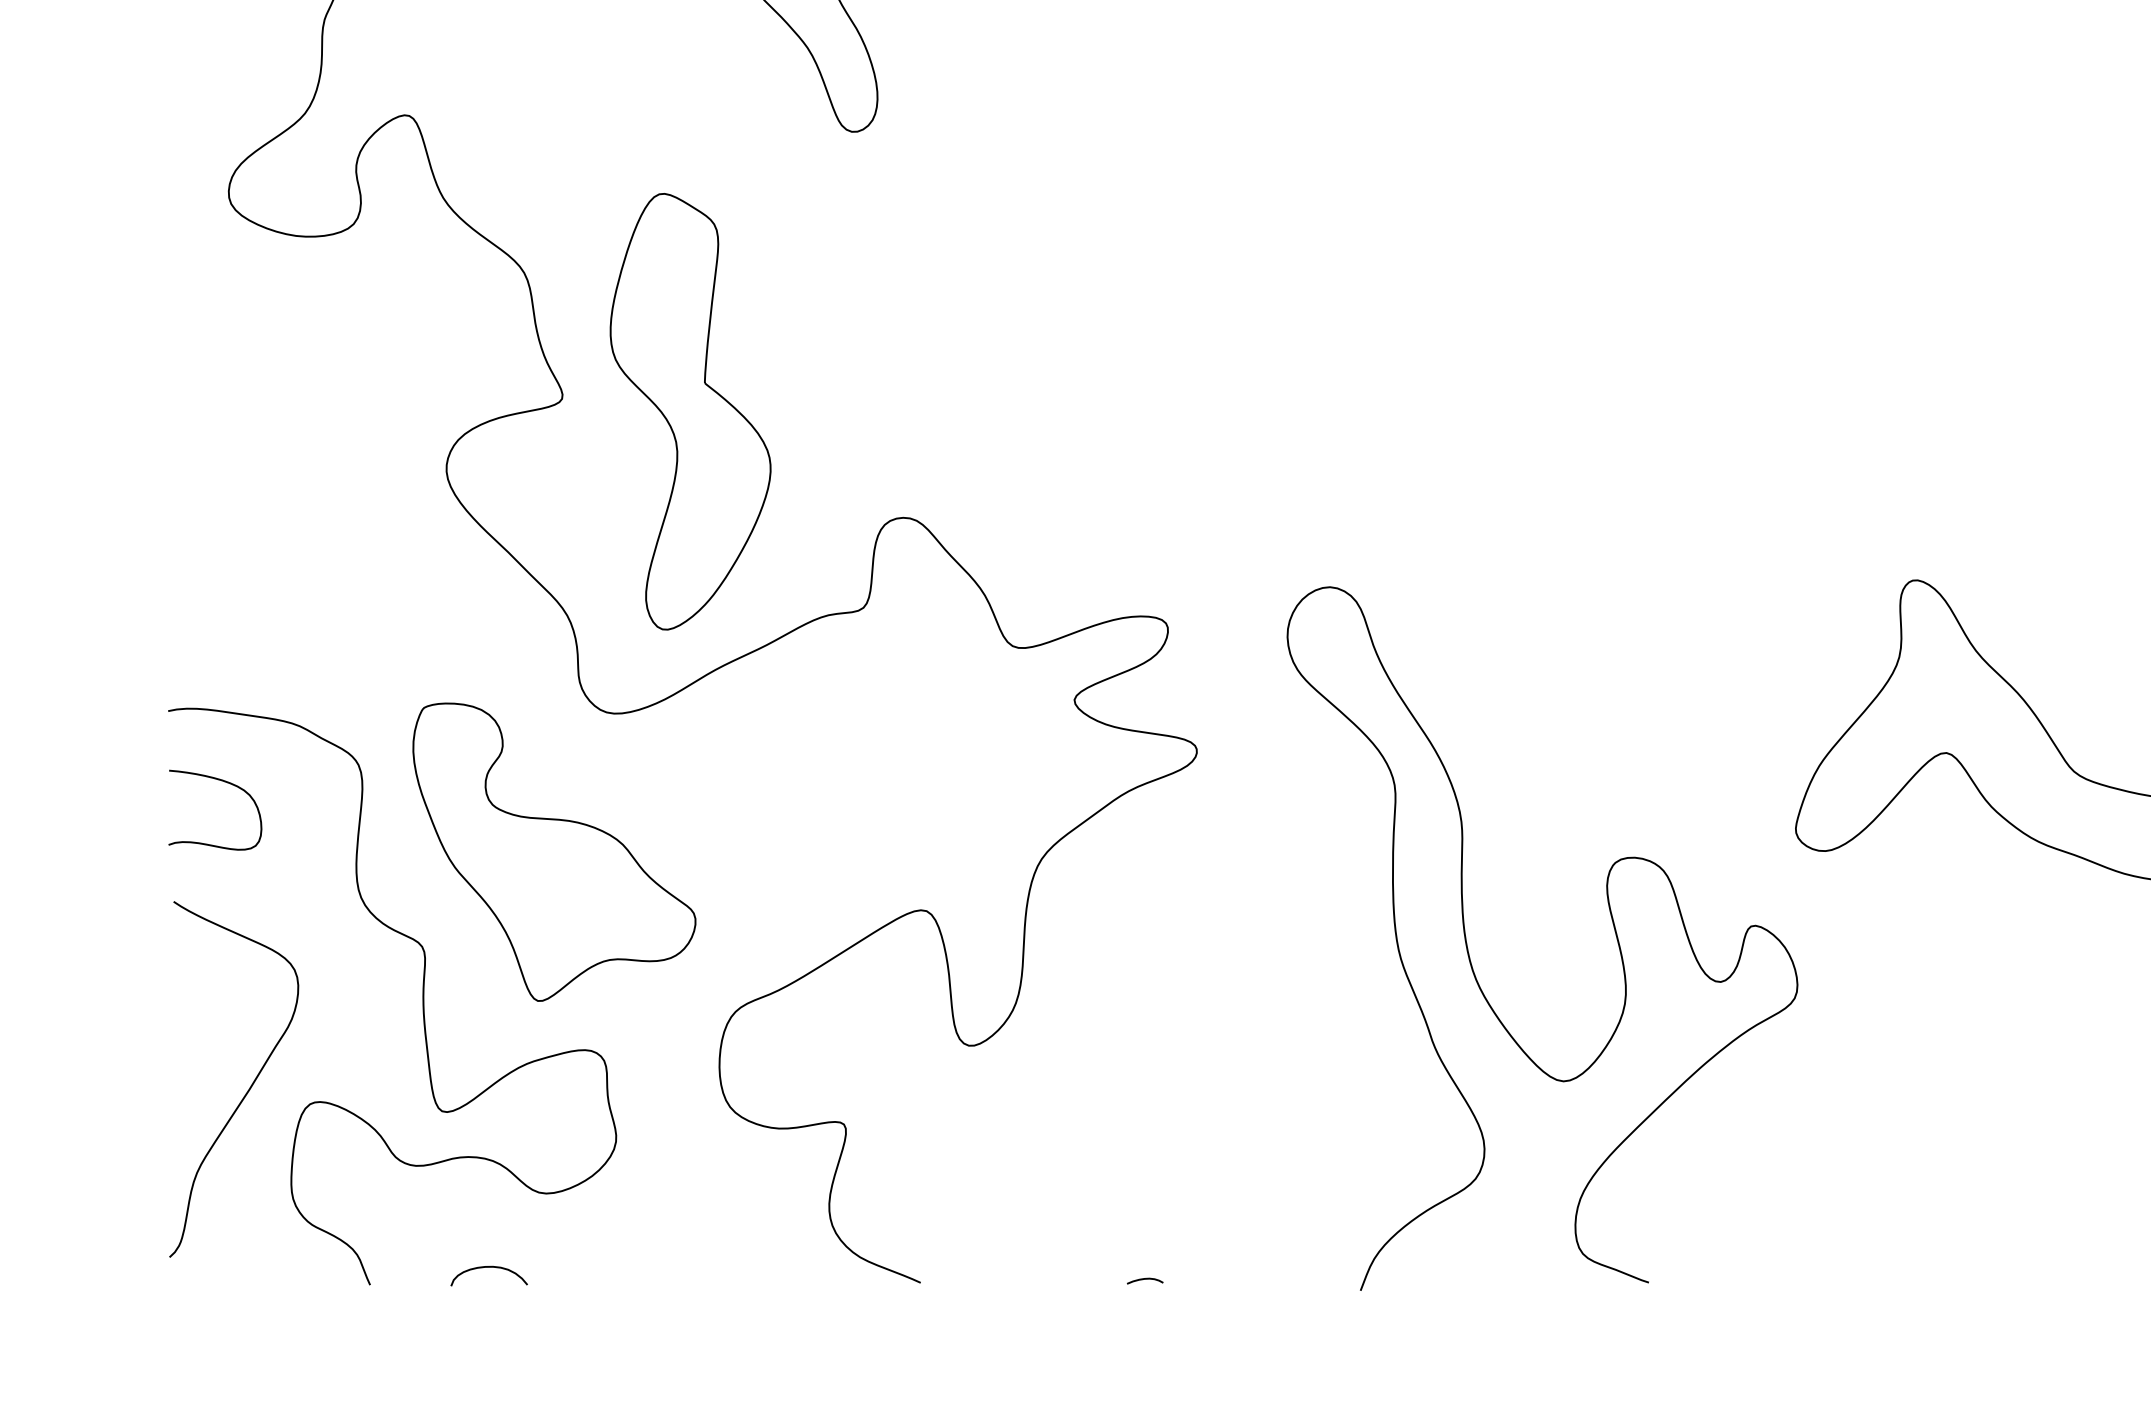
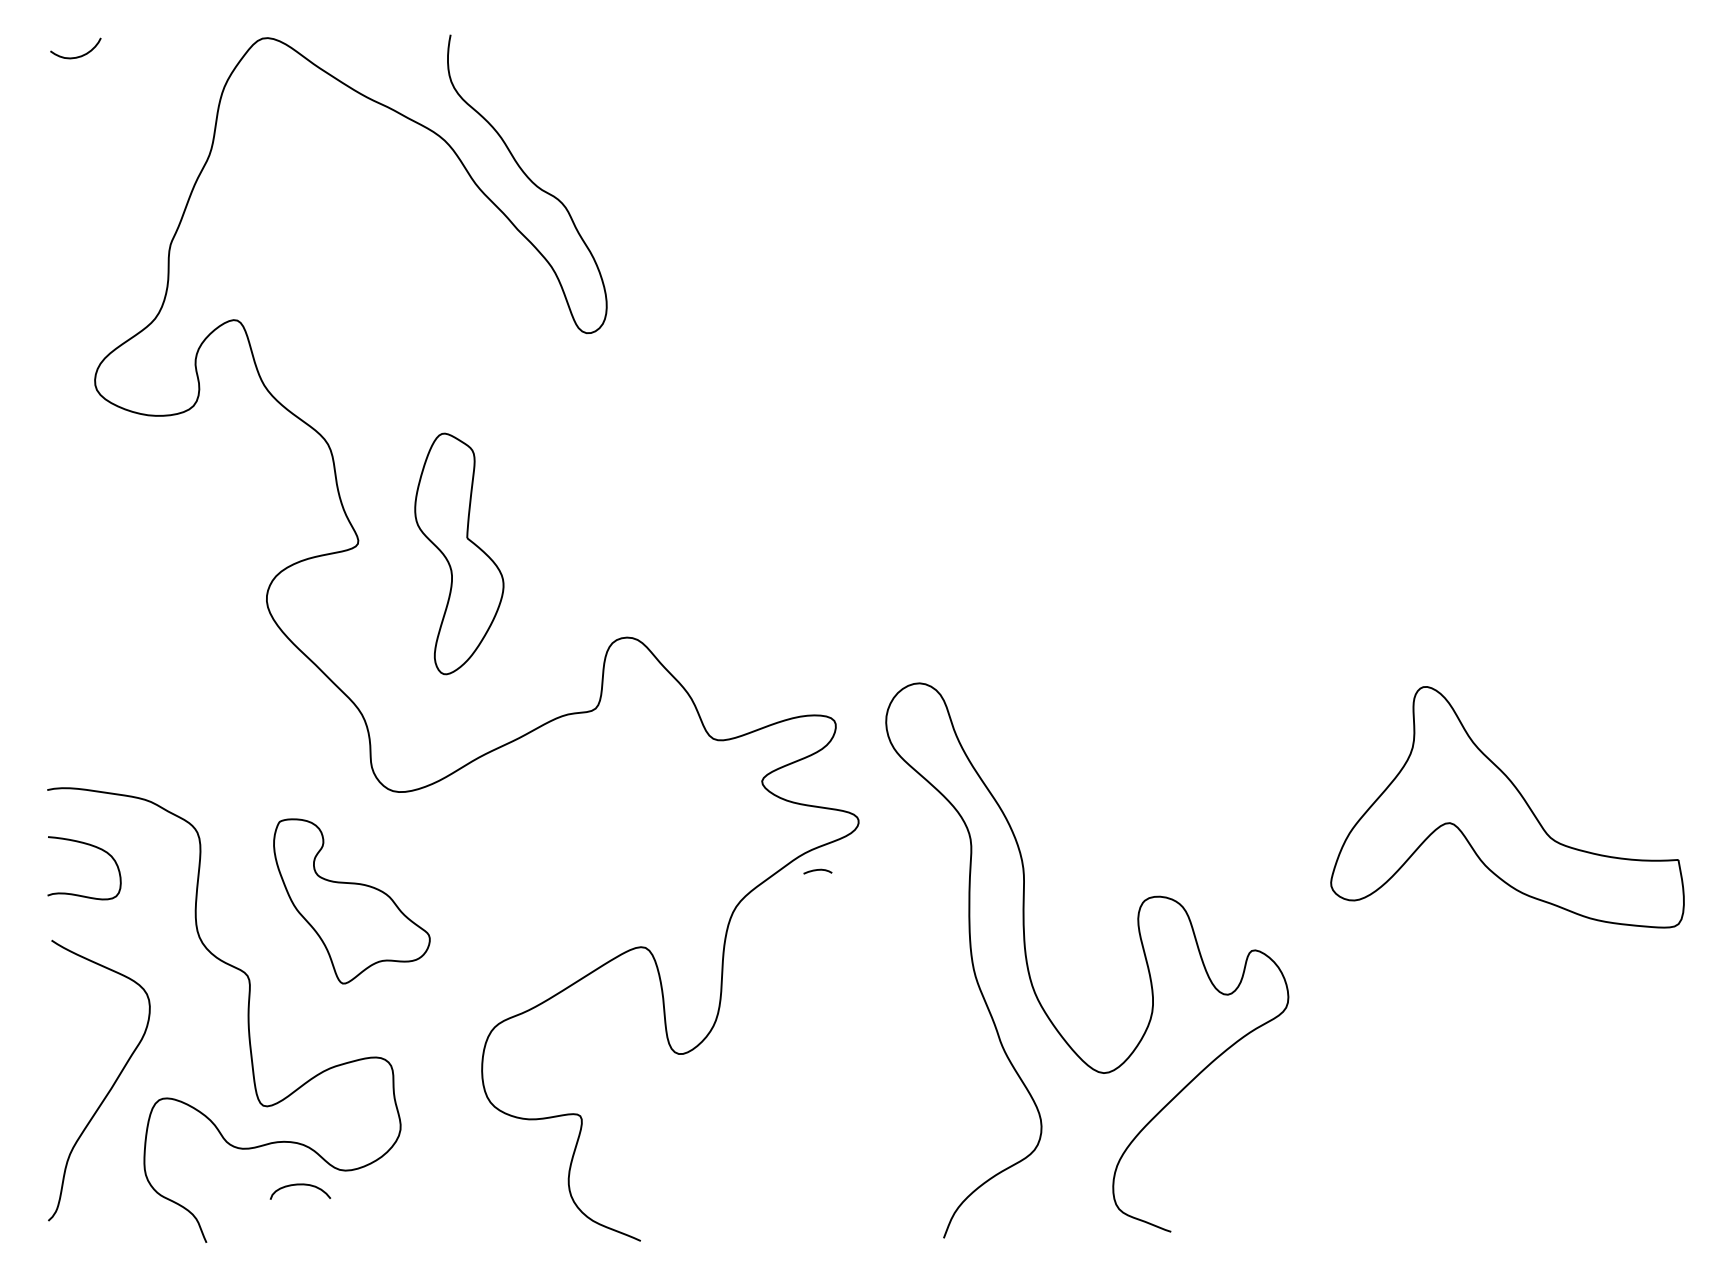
part: (690, 411) -> (459, 553), size x0.7
part: (553, 852) -> (351, 901), size x0.7
curve: (1609, 915) -> (1140, 942), moved
curve: (489, 1268) -> (300, 1185), moved
curve: (1144, 1279) -> (817, 870), moved

